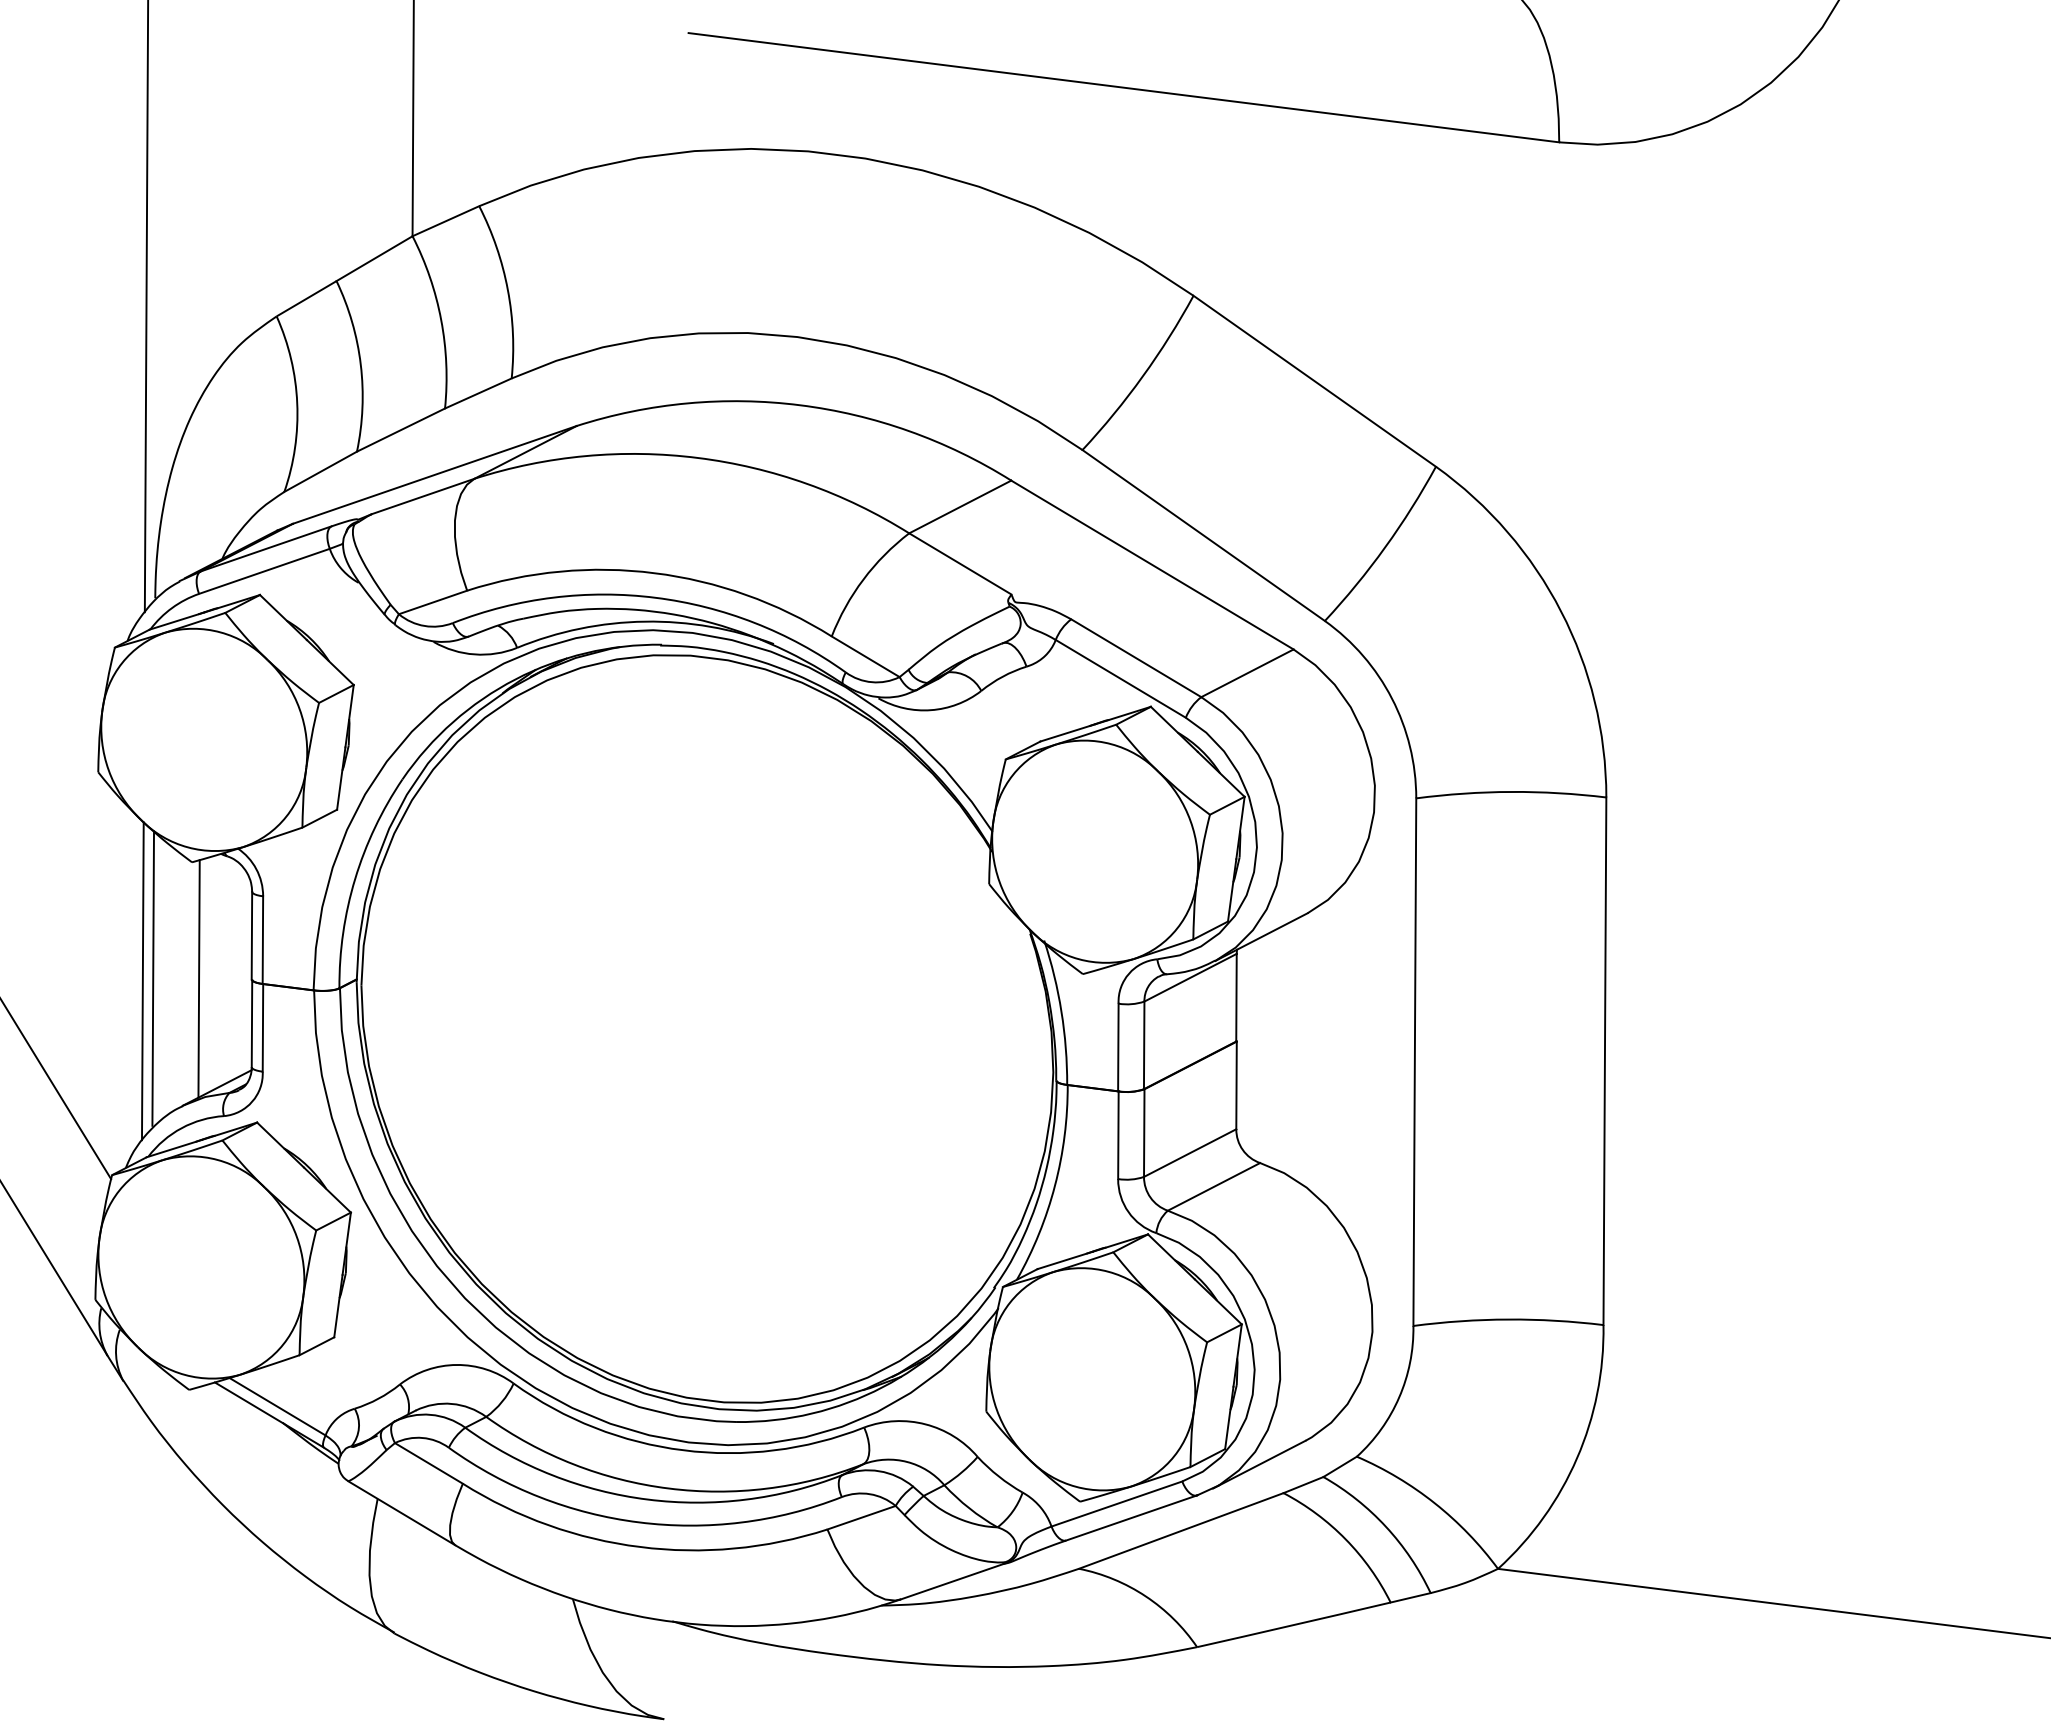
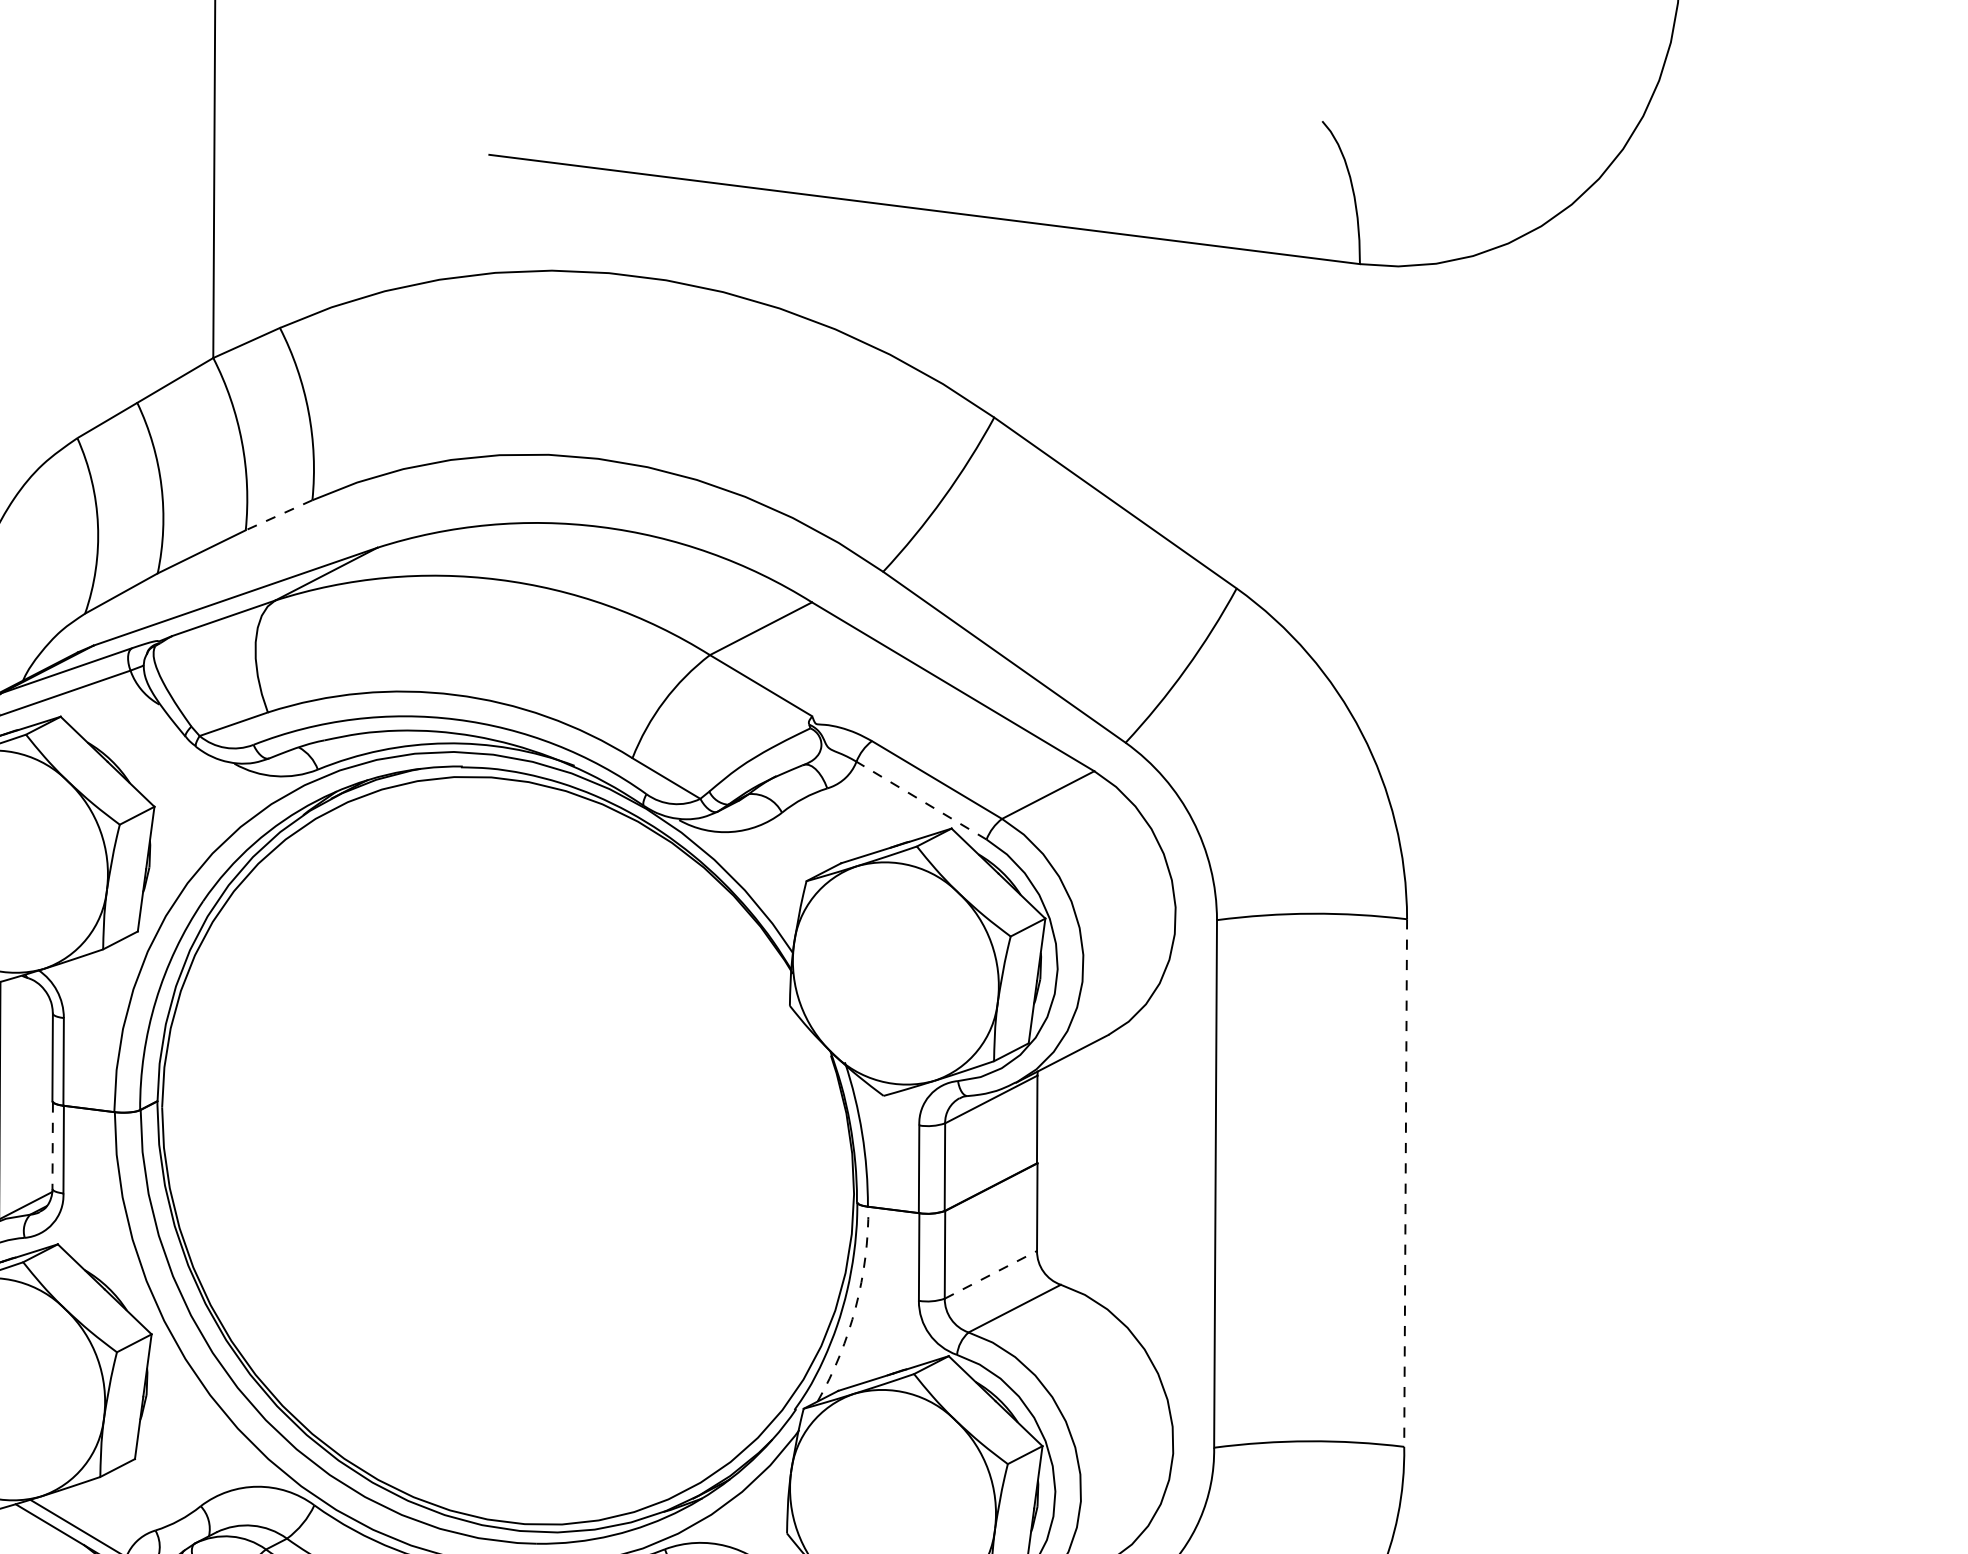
line: (478, 393) -> (279, 515), solid -> dashed
line: (1120, 678) -> (921, 800), solid -> dashed
line: (251, 1024) -> (52, 1146), solid -> dashed
line: (1604, 1061) -> (1405, 1183), solid -> dashed
line: (1190, 1153) -> (991, 1275), solid -> dashed
arc: (1055, 1185) -> (856, 1307), solid -> dashed

